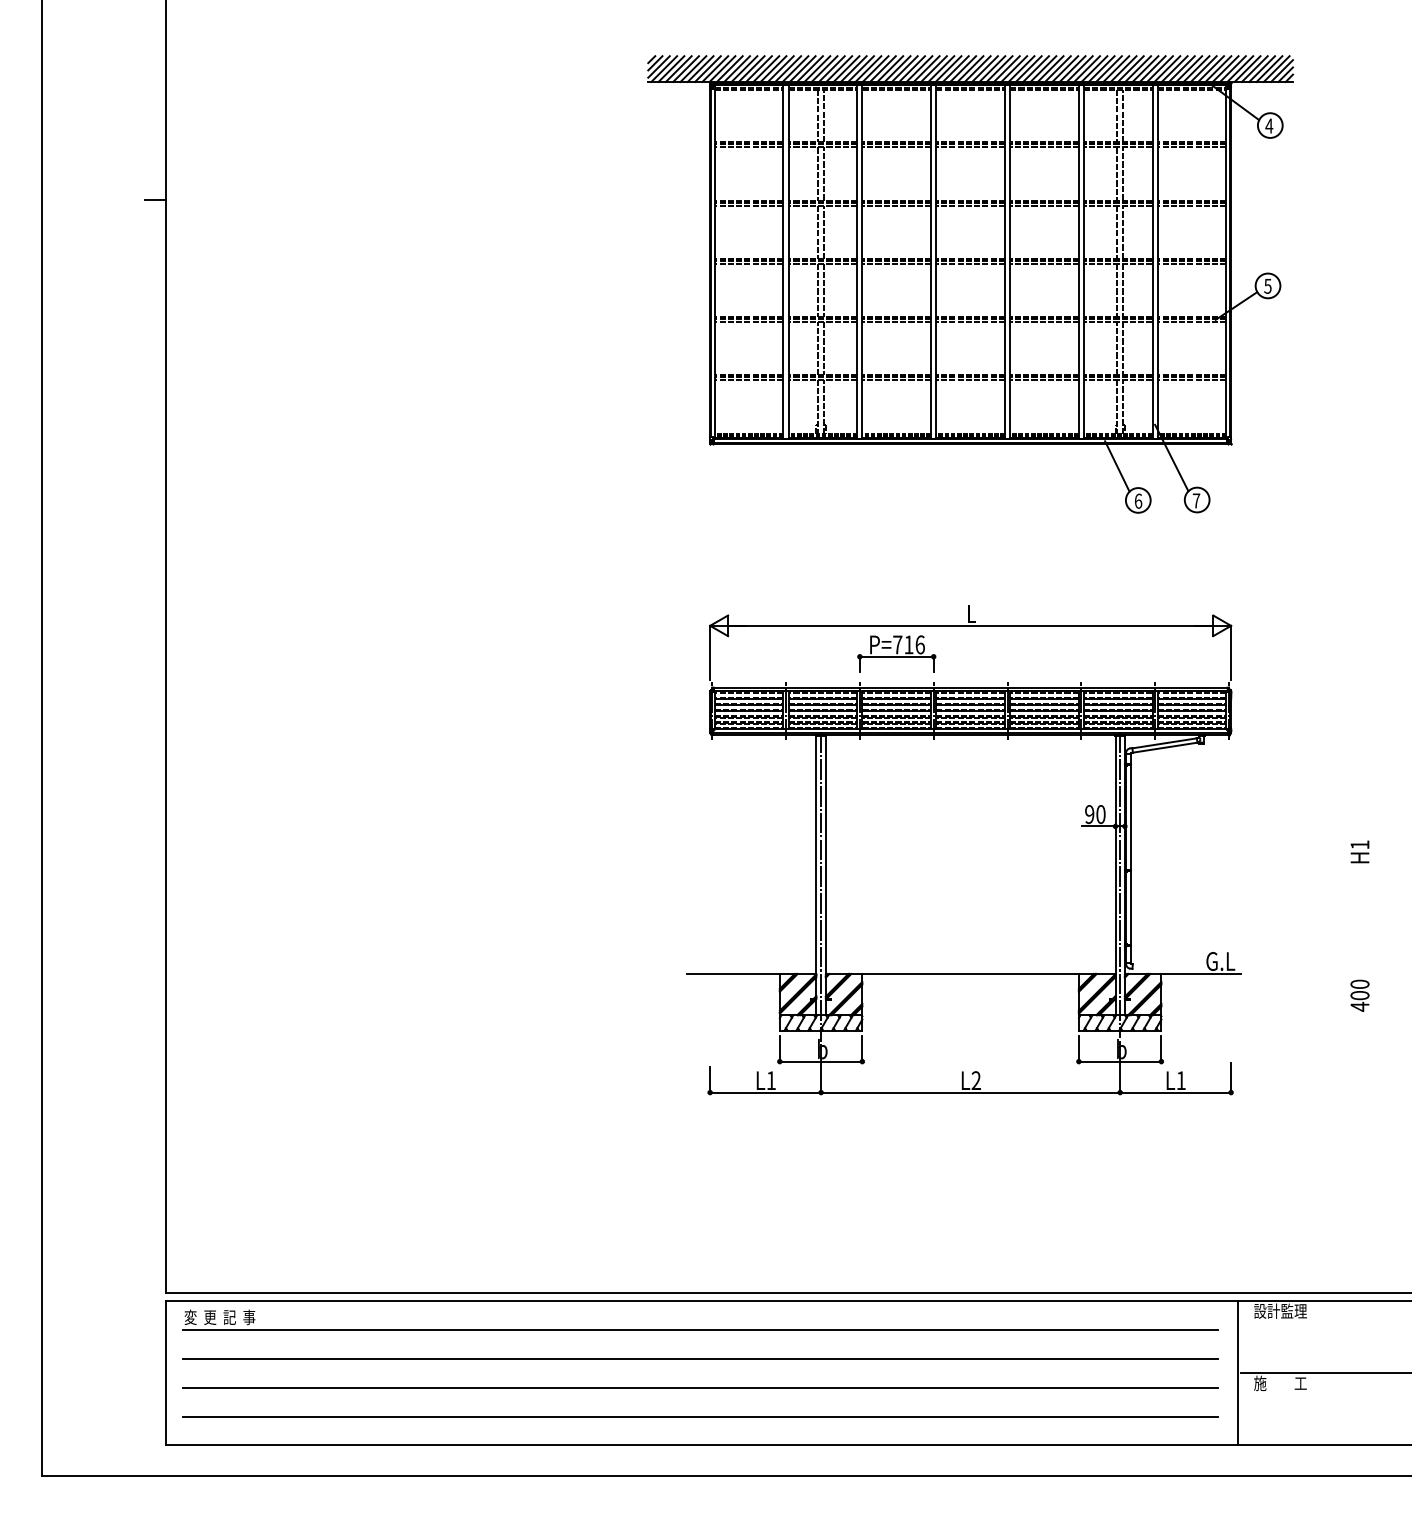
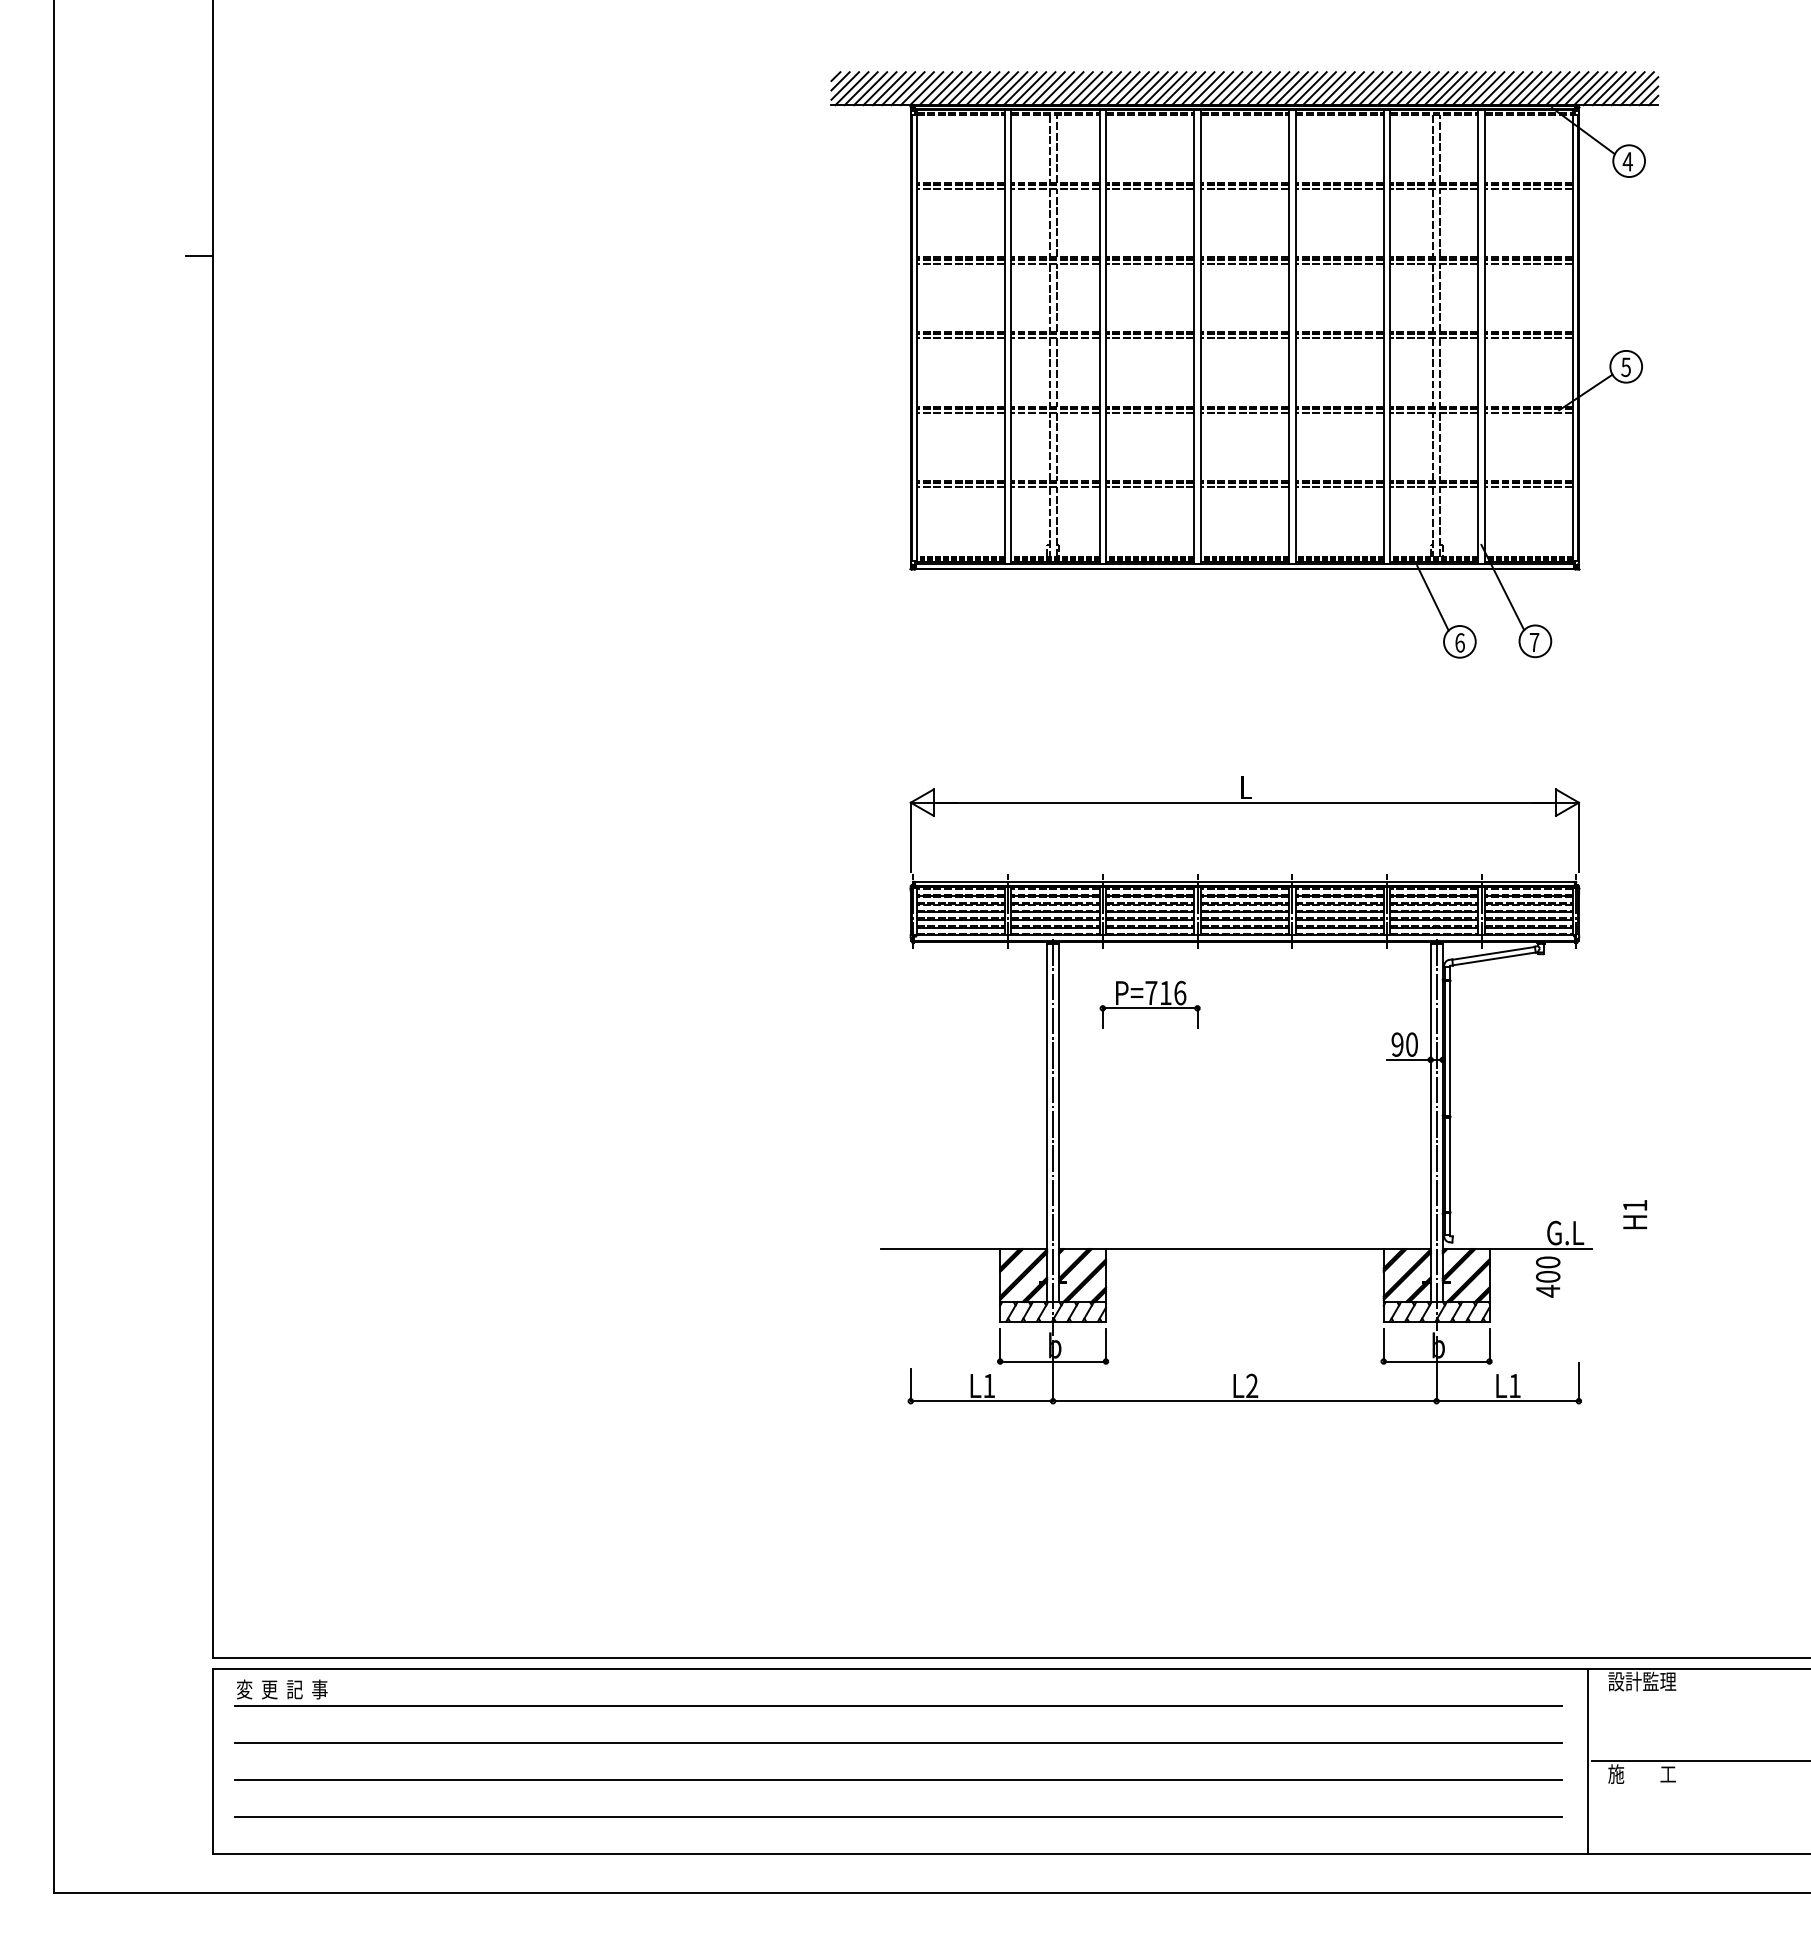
part: (896, 653) -> (1149, 1004), moved
text: (1360, 851) -> (1635, 1214), moved
text: (1360, 995) -> (1548, 1276), moved

